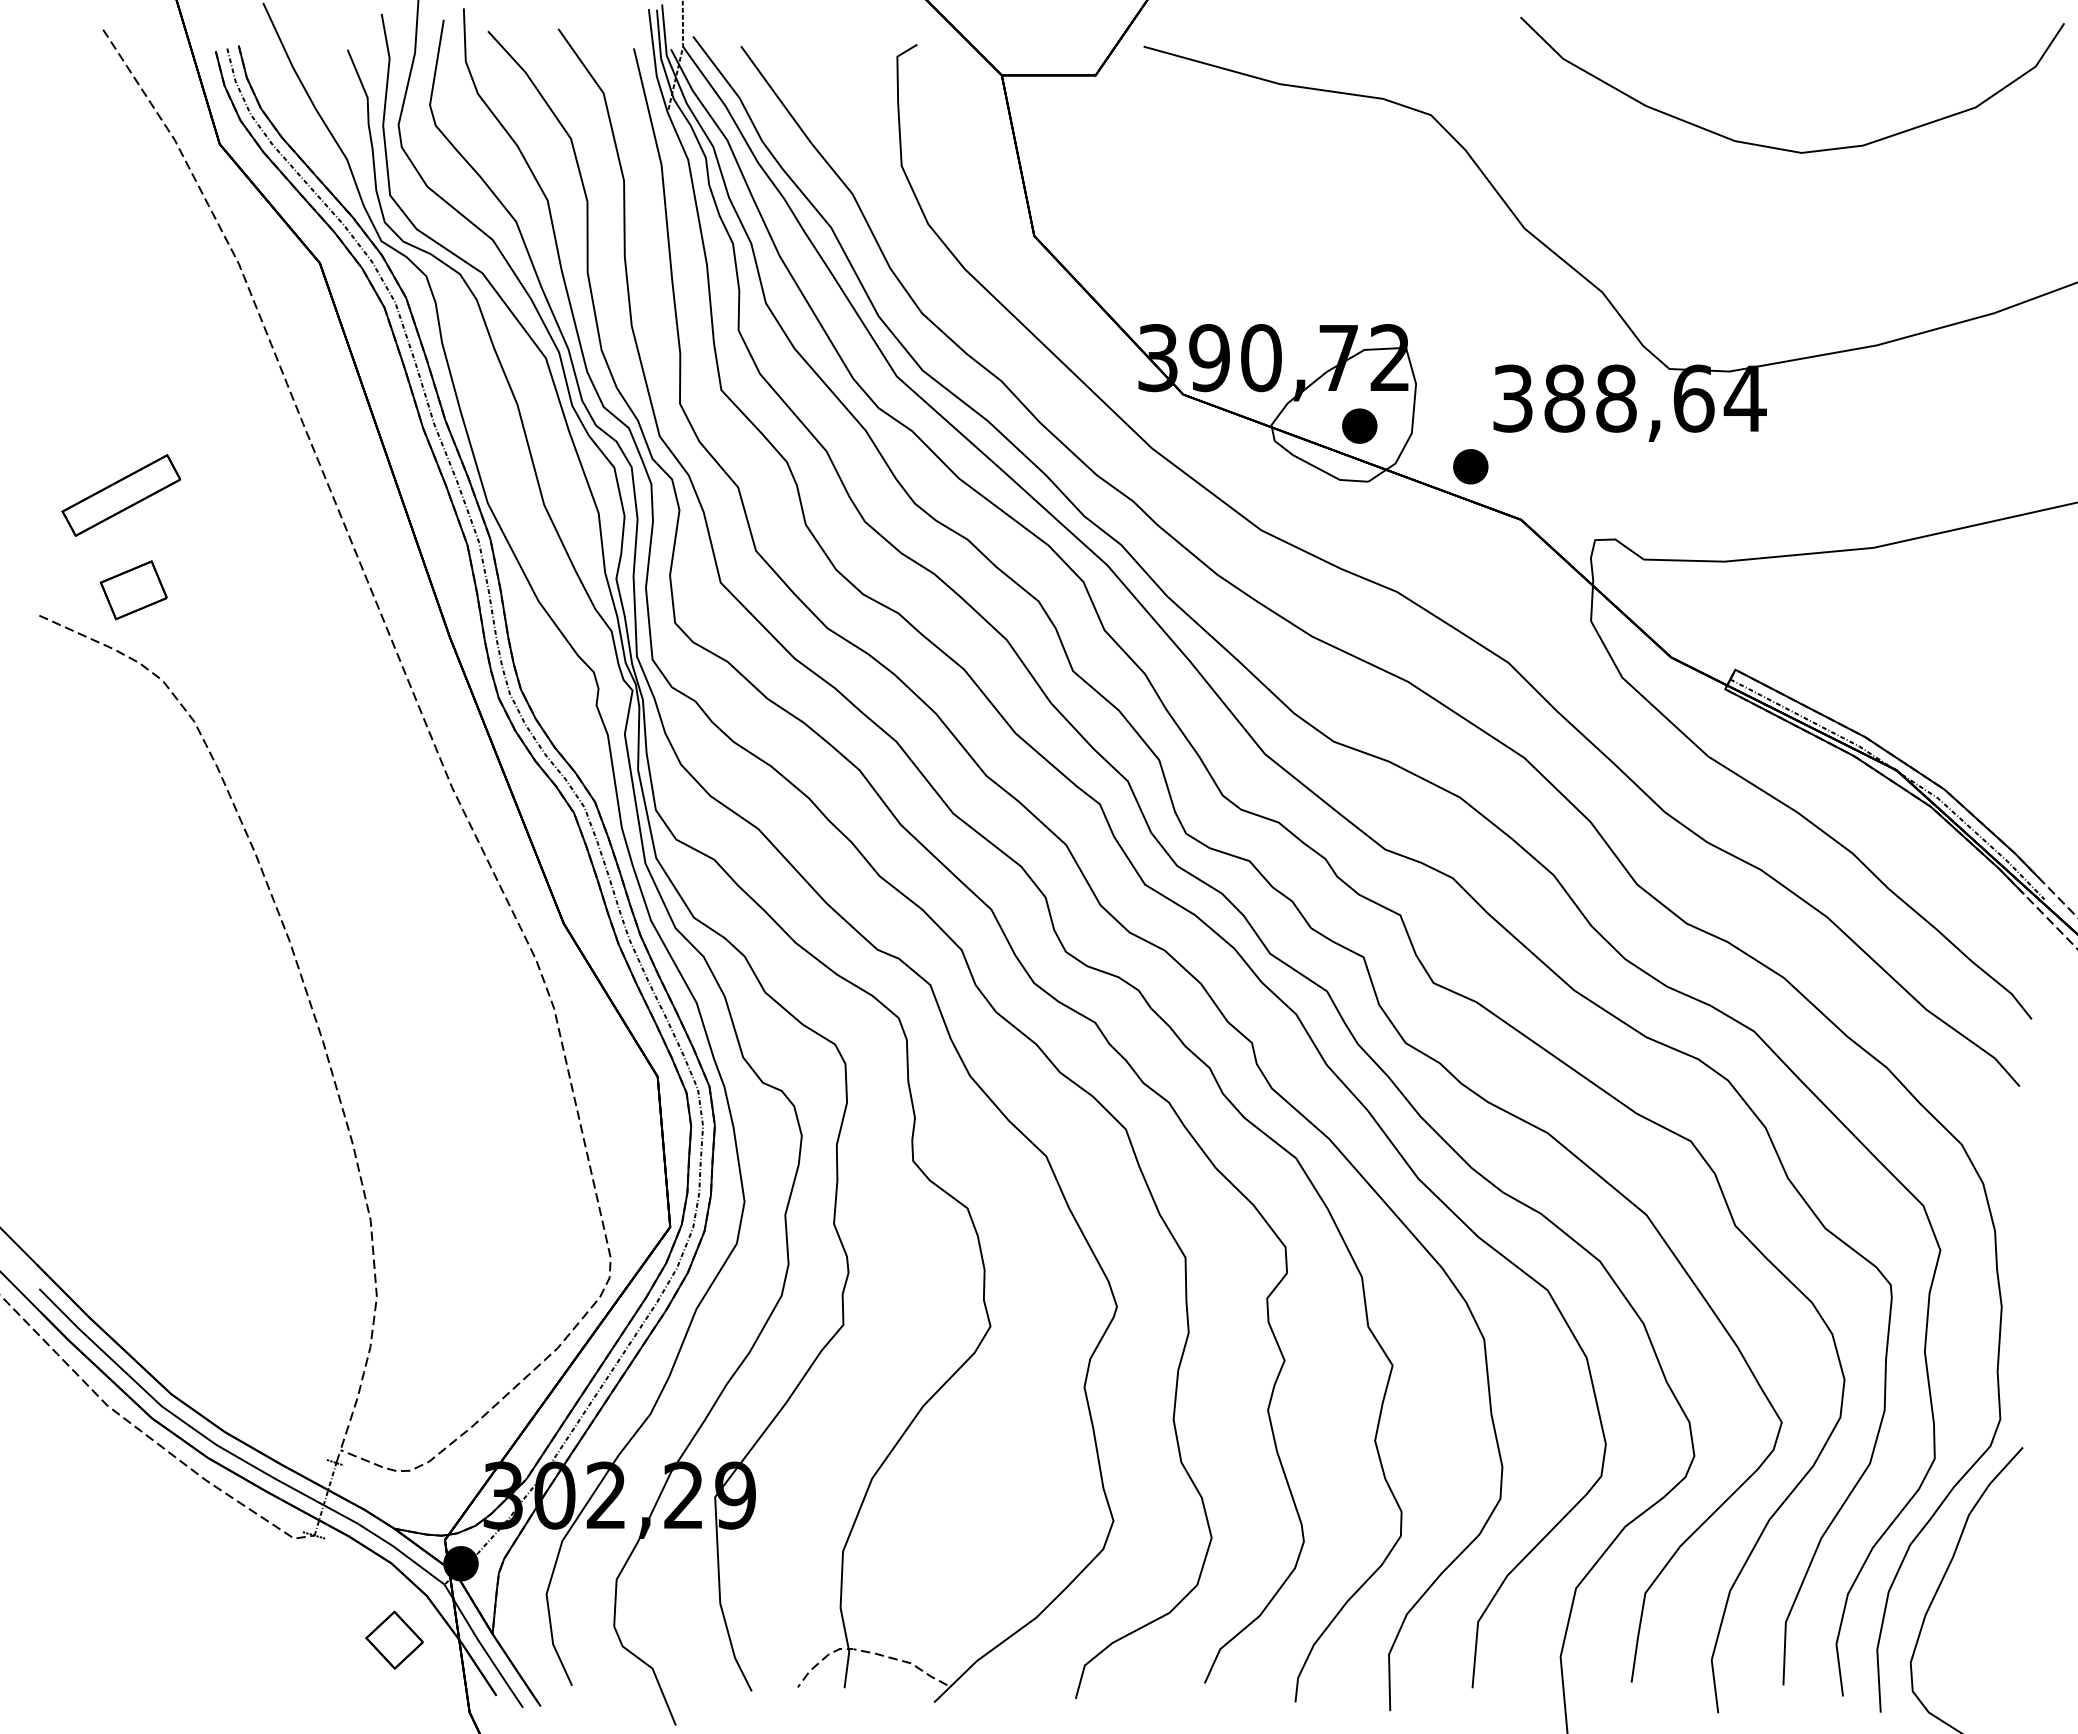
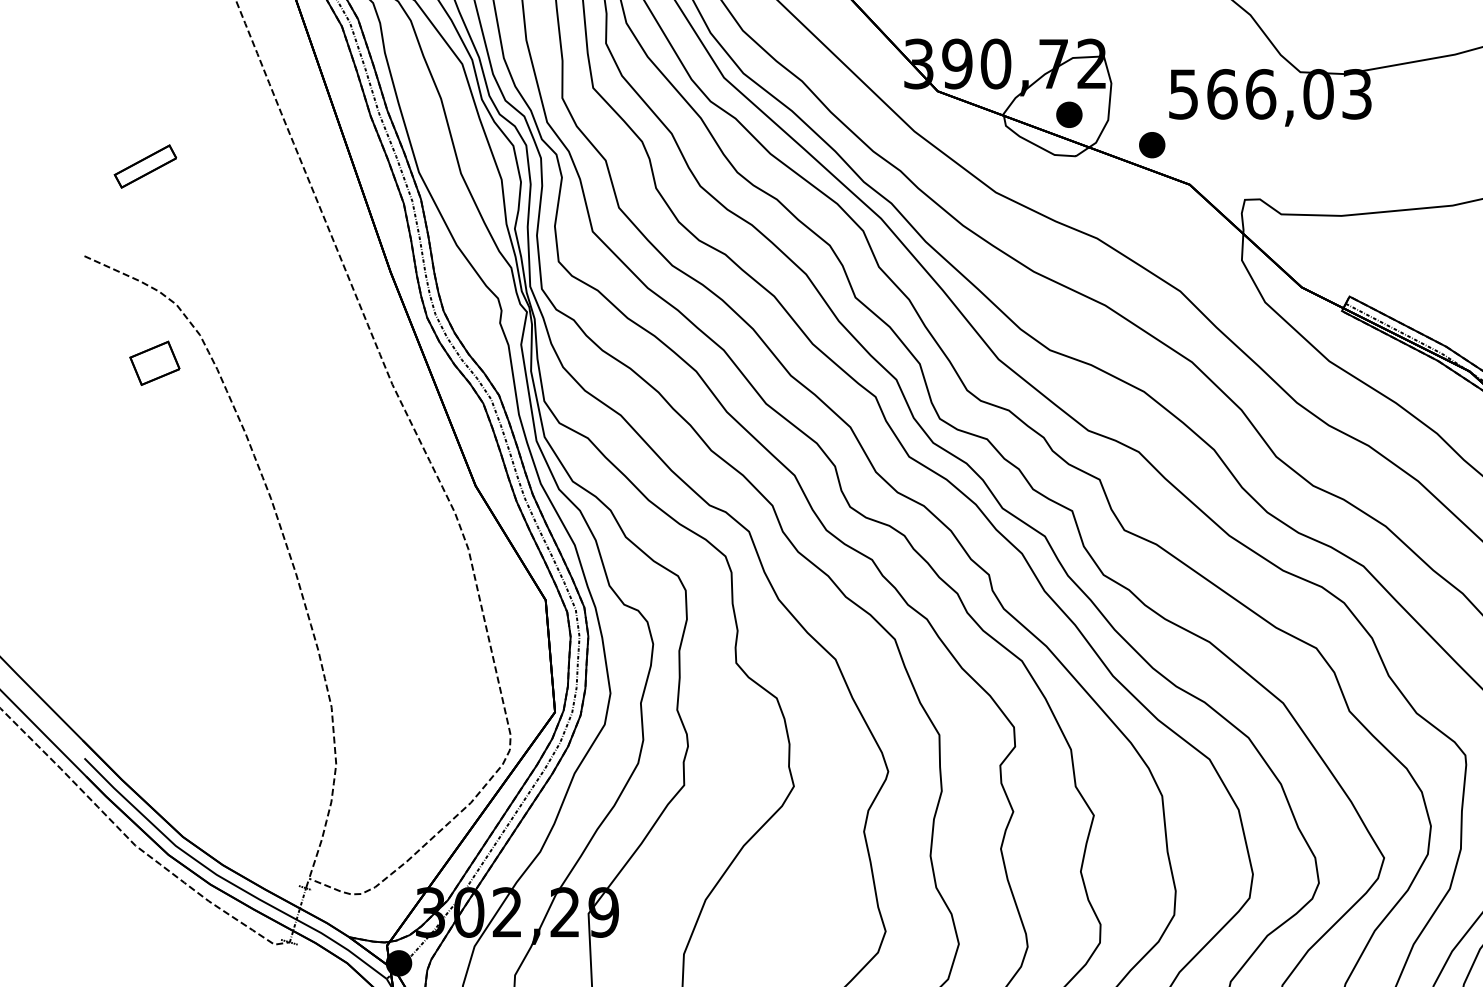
text: (1630, 398) -> (1271, 94), 388,64 -> 566,03
part: (120, 495) -> (145, 166), size x0.7
part: (133, 590) -> (154, 363), moved

